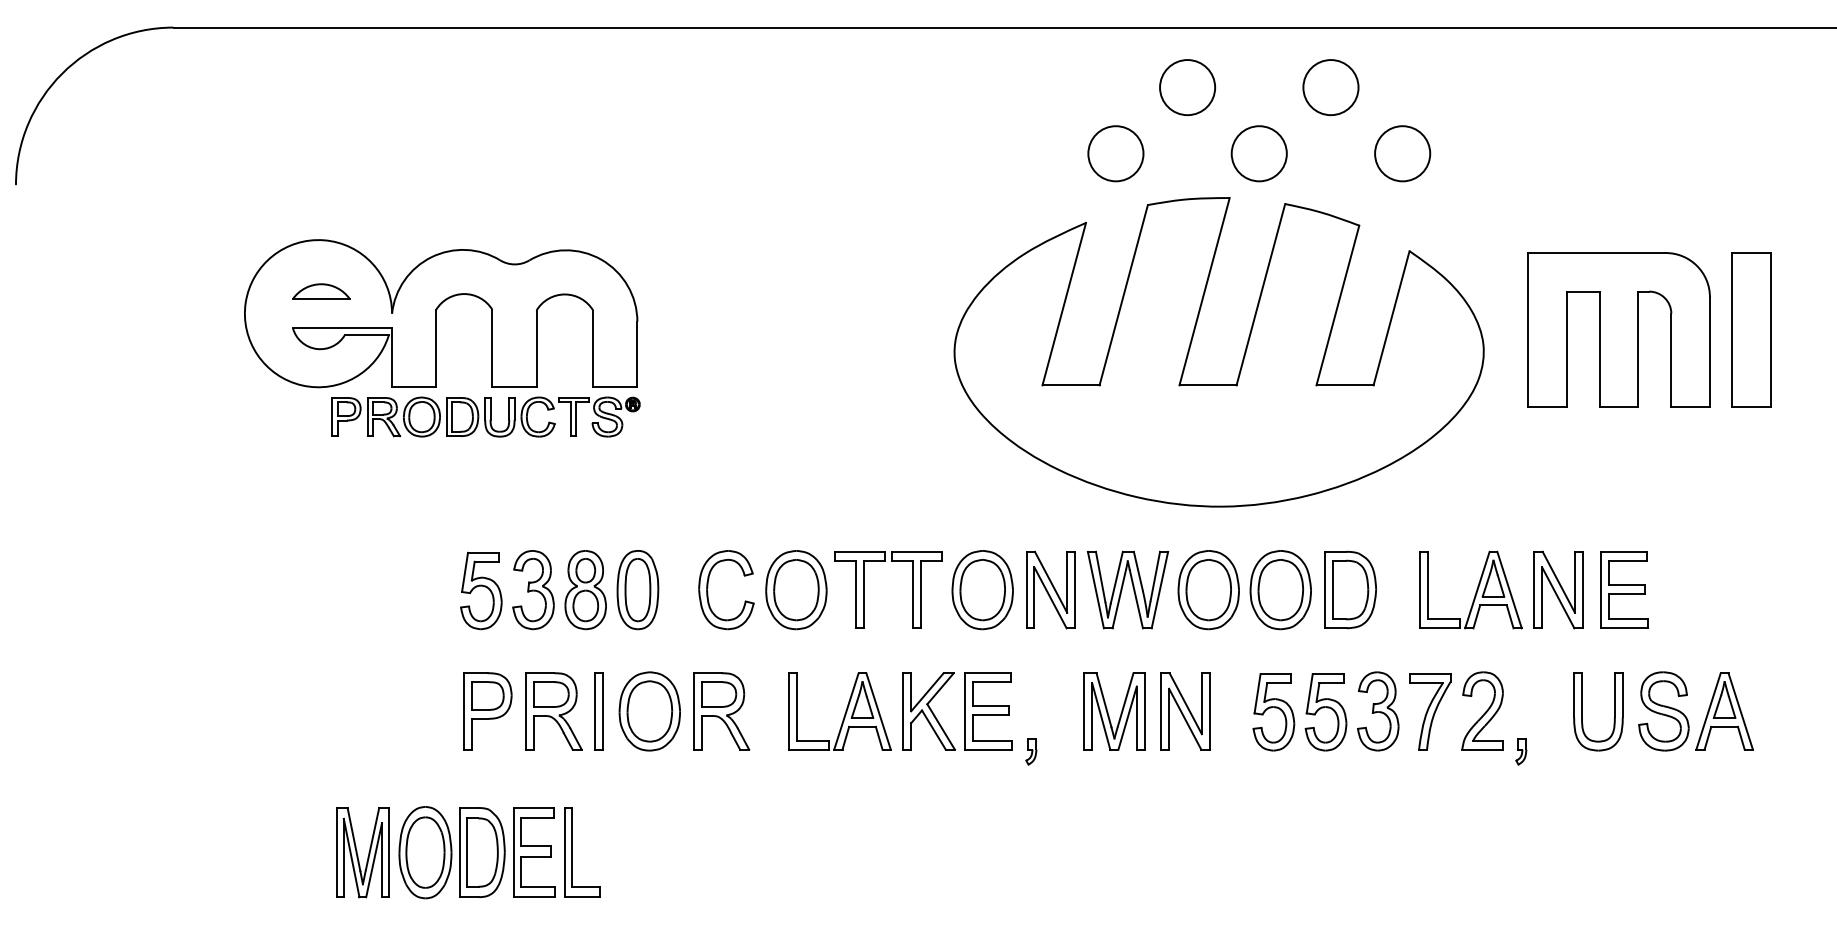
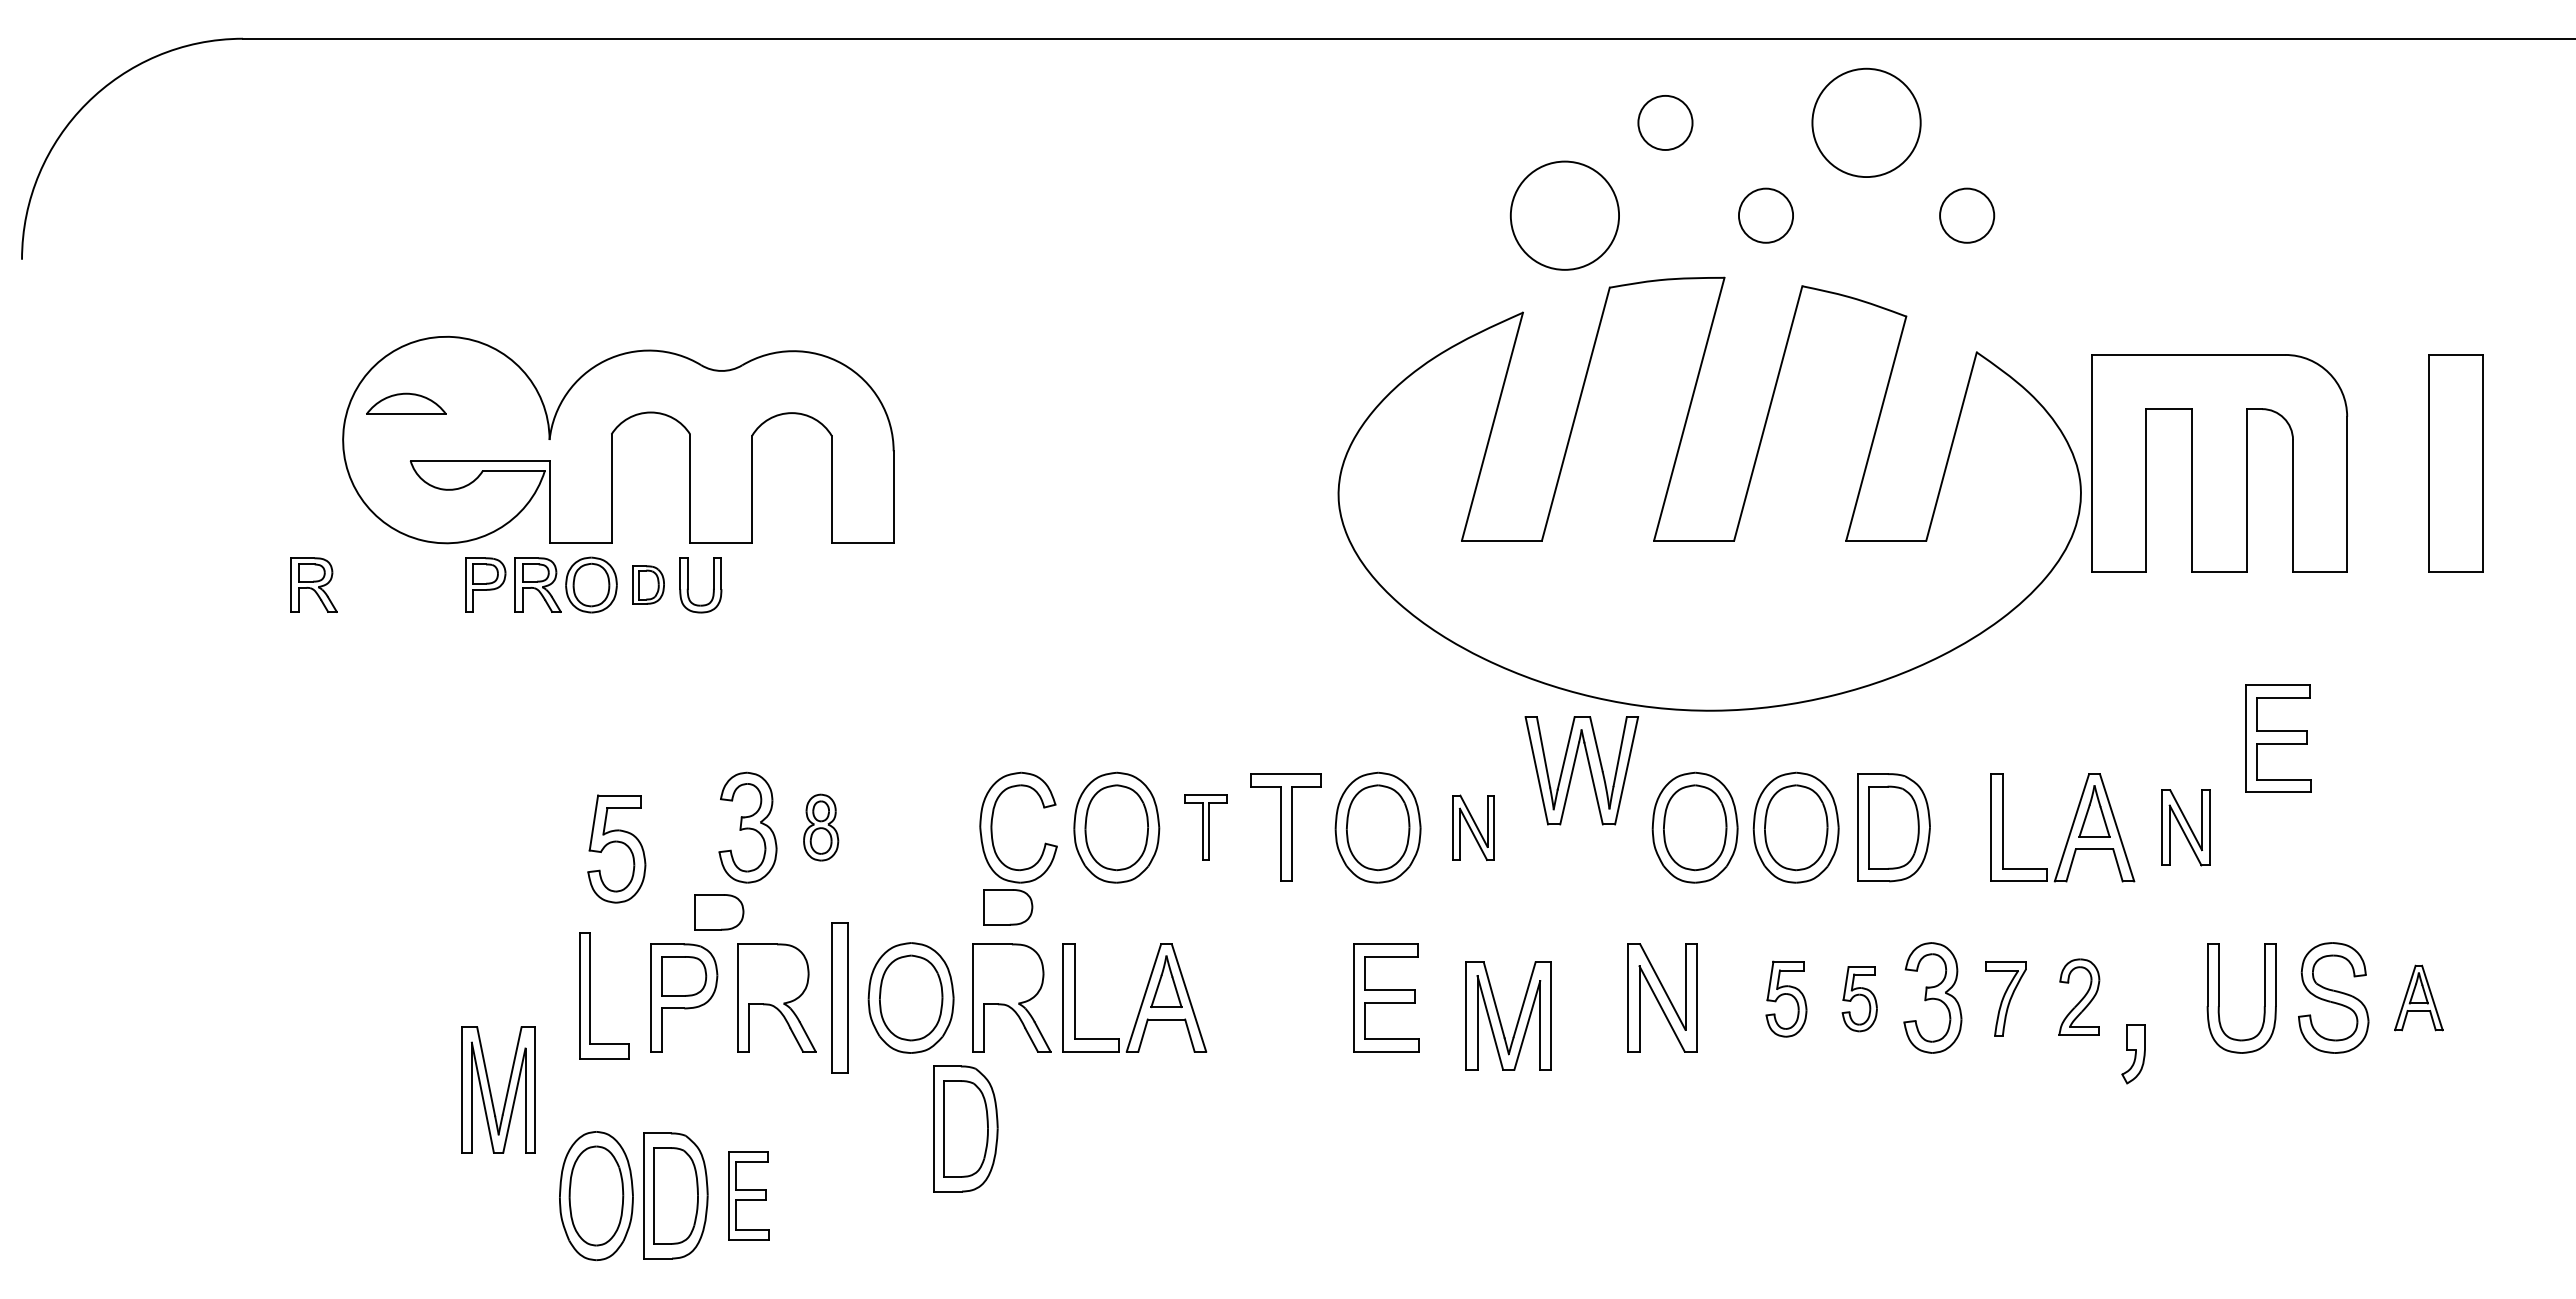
circle: (1187, 87) -> (1665, 122), size x0.7
circle: (1330, 87) -> (1866, 122), size x1.4
circle: (1115, 153) -> (1564, 215), size x1.4
circle: (1258, 153) -> (1765, 215), size x0.7
circle: (1402, 153) -> (1966, 215), size x0.7
part: (321, 291) -> (406, 403), moved
part: (1618, 330) -> (2219, 463), moved
part: (223, 416) -> (313, 584), added
part: (462, 416) -> (648, 584), size x0.7
part: (580, 416) -> (813, 584), removed
part: (1122, 587) -> (1574, 767), moved
part: (585, 589) -> (820, 827), size x0.6
part: (637, 589) -> (894, 827), removed
part: (859, 589) -> (1205, 827), size x0.6
part: (1050, 589) -> (1473, 827), size x0.6
part: (1558, 589) -> (2185, 827), size x0.7
part: (1624, 589) -> (2278, 738), moved
part: (481, 590) -> (616, 848), moved
part: (551, 694) -> (719, 912), moved
part: (719, 694) -> (1008, 907), moved
part: (599, 711) -> (840, 997), size x1.4
part: (845, 711) -> (1142, 998), moved
part: (929, 711) -> (1303, 997), removed
part: (1273, 711) -> (1786, 998), size x0.7
part: (1325, 711) -> (1859, 998), size x0.6
part: (1430, 711) -> (2006, 998), size x0.7
part: (1482, 711) -> (2079, 997), size x0.7
part: (1724, 711) -> (2418, 997), size x0.6
part: (1108, 713) -> (1500, 1018), moved
part: (1031, 751) -> (1446, 1054), removed
part: (1521, 751) -> (2133, 1054), size x1.6
part: (688, 804) -> (965, 1128), added
part: (534, 852) -> (749, 1195), size x0.7
part: (572, 852) -> (590, 995), moved
part: (357, 853) -> (491, 1091), moved

